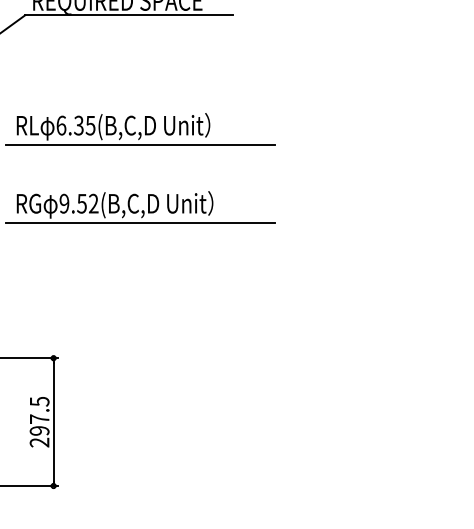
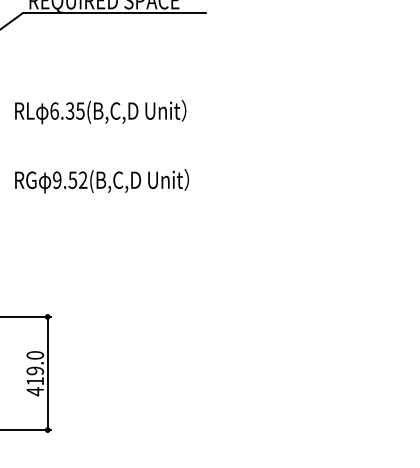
line: (139, 145) -> (123, 128), removed
line: (139, 223) -> (123, 197), removed
text: (39, 421) -> (35, 372), 297.5 -> 419.0

